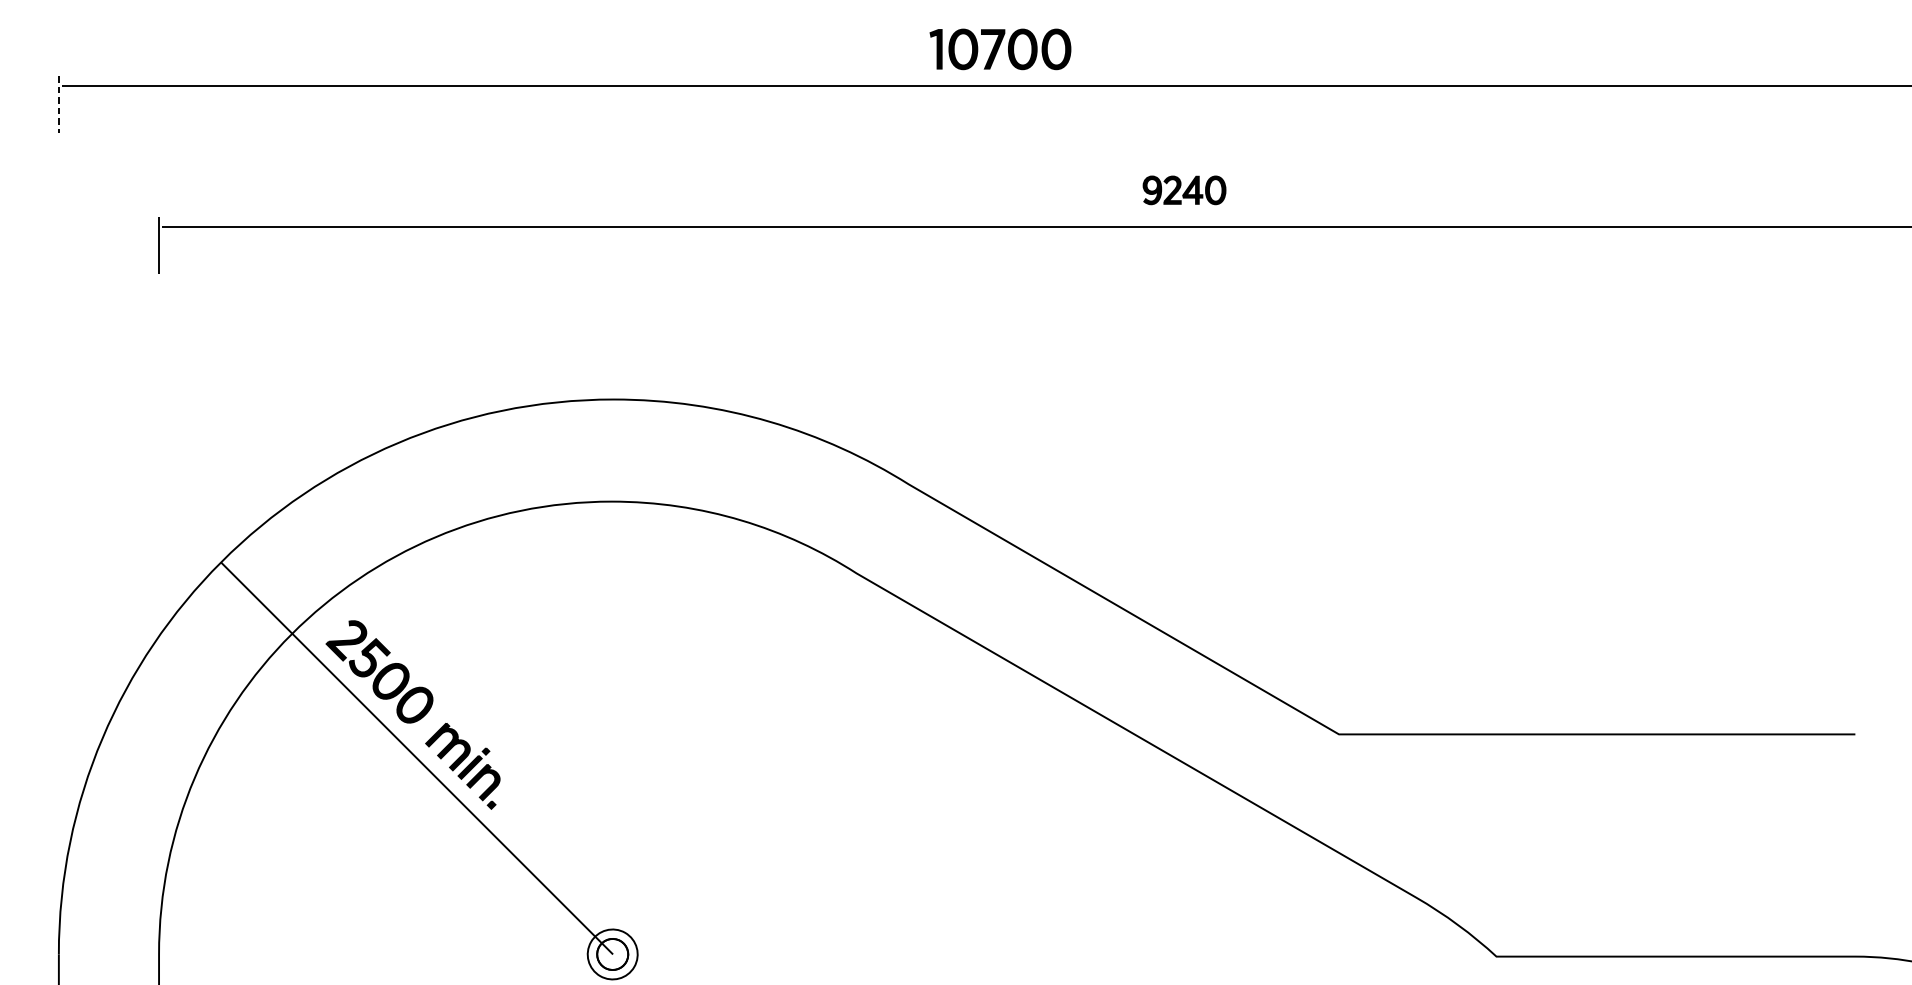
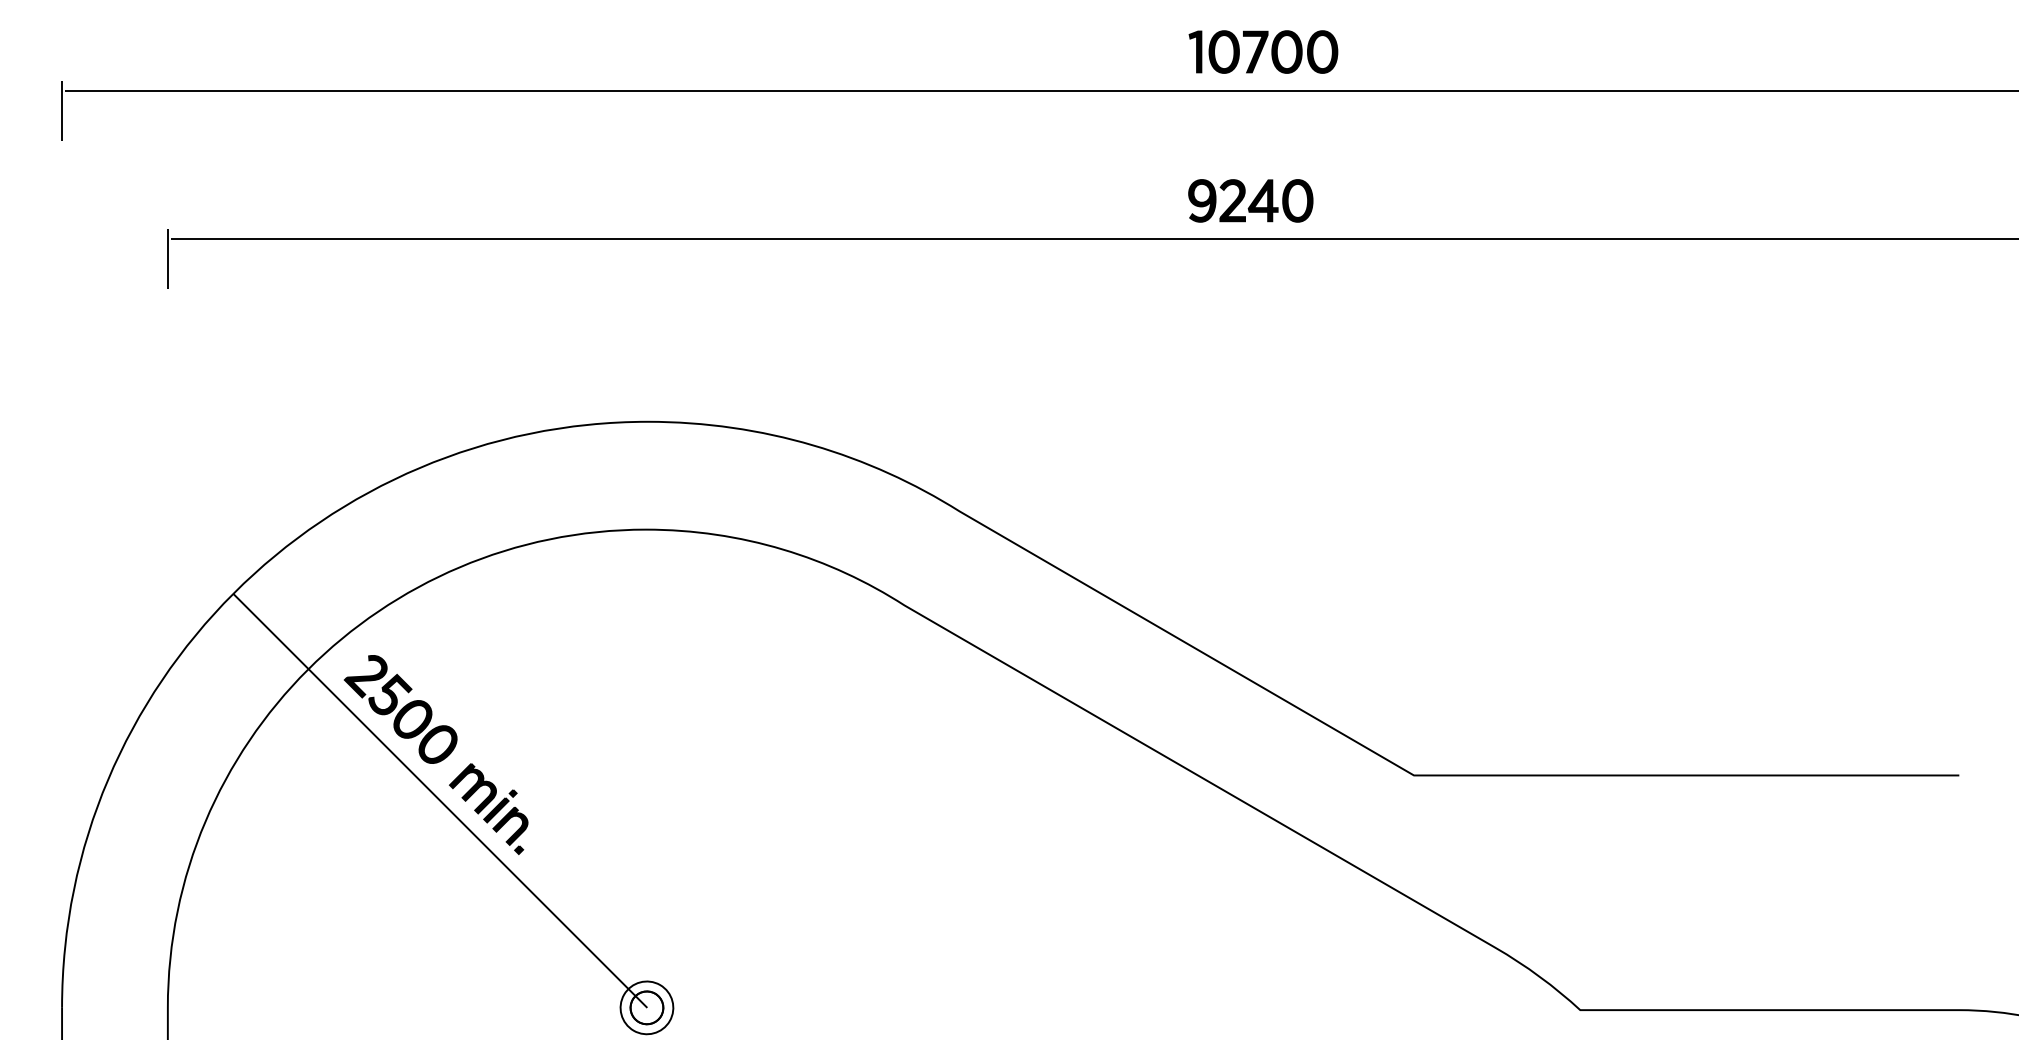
part: (1000, 48) -> (1263, 51), moved
line: (58, 104) -> (61, 110), dashed -> solid
part: (1184, 189) -> (1250, 200), size x1.43

